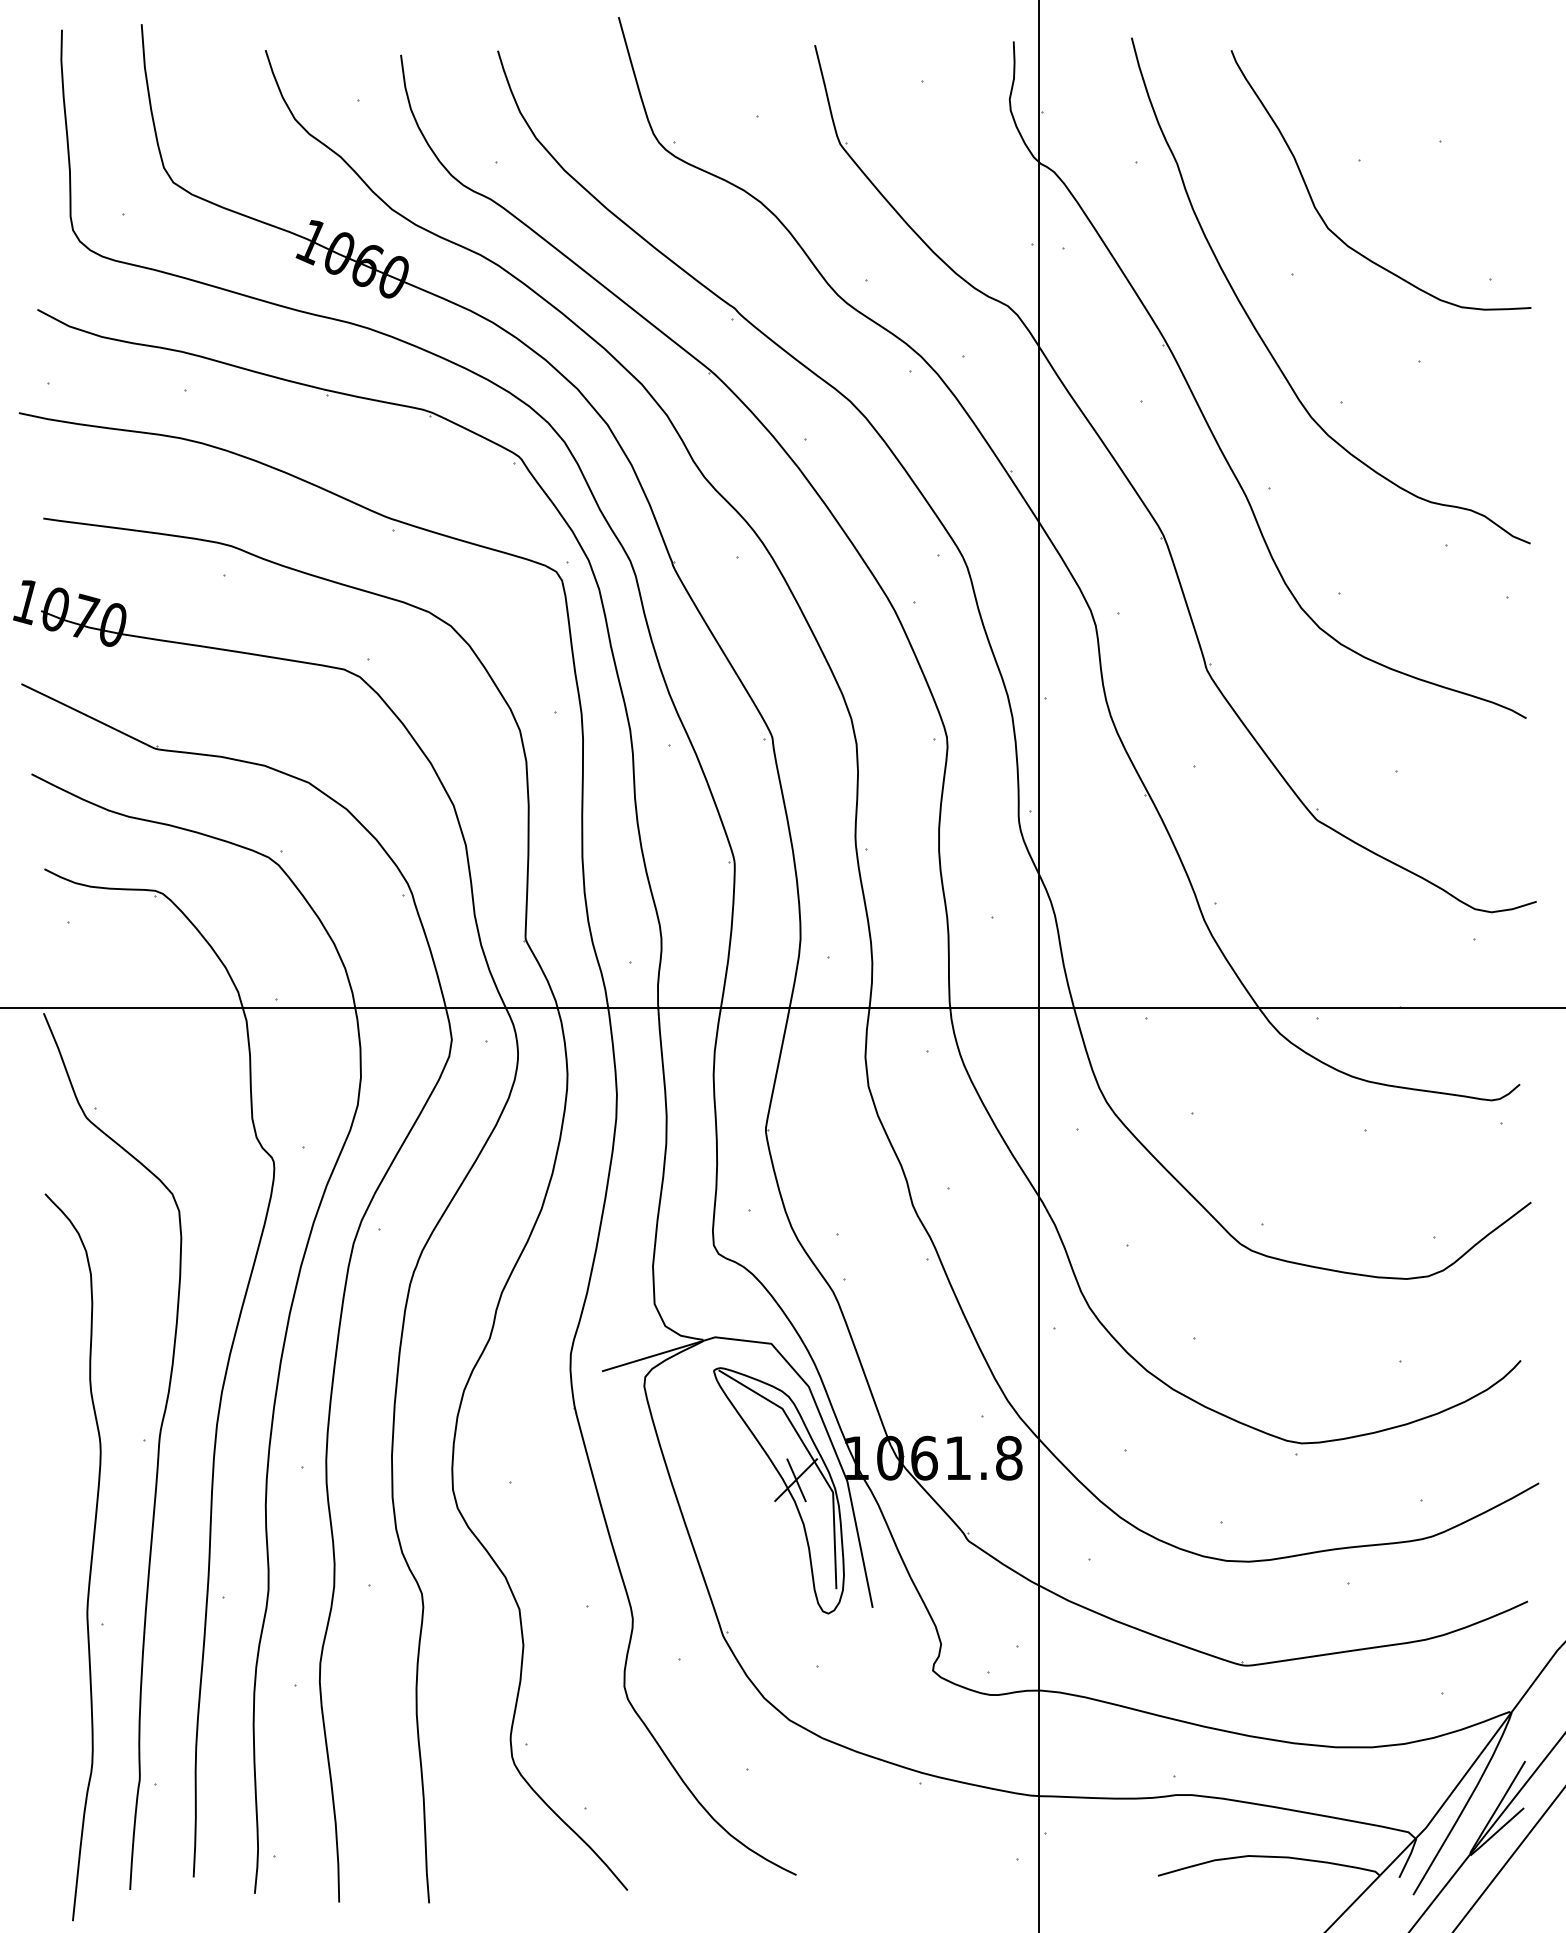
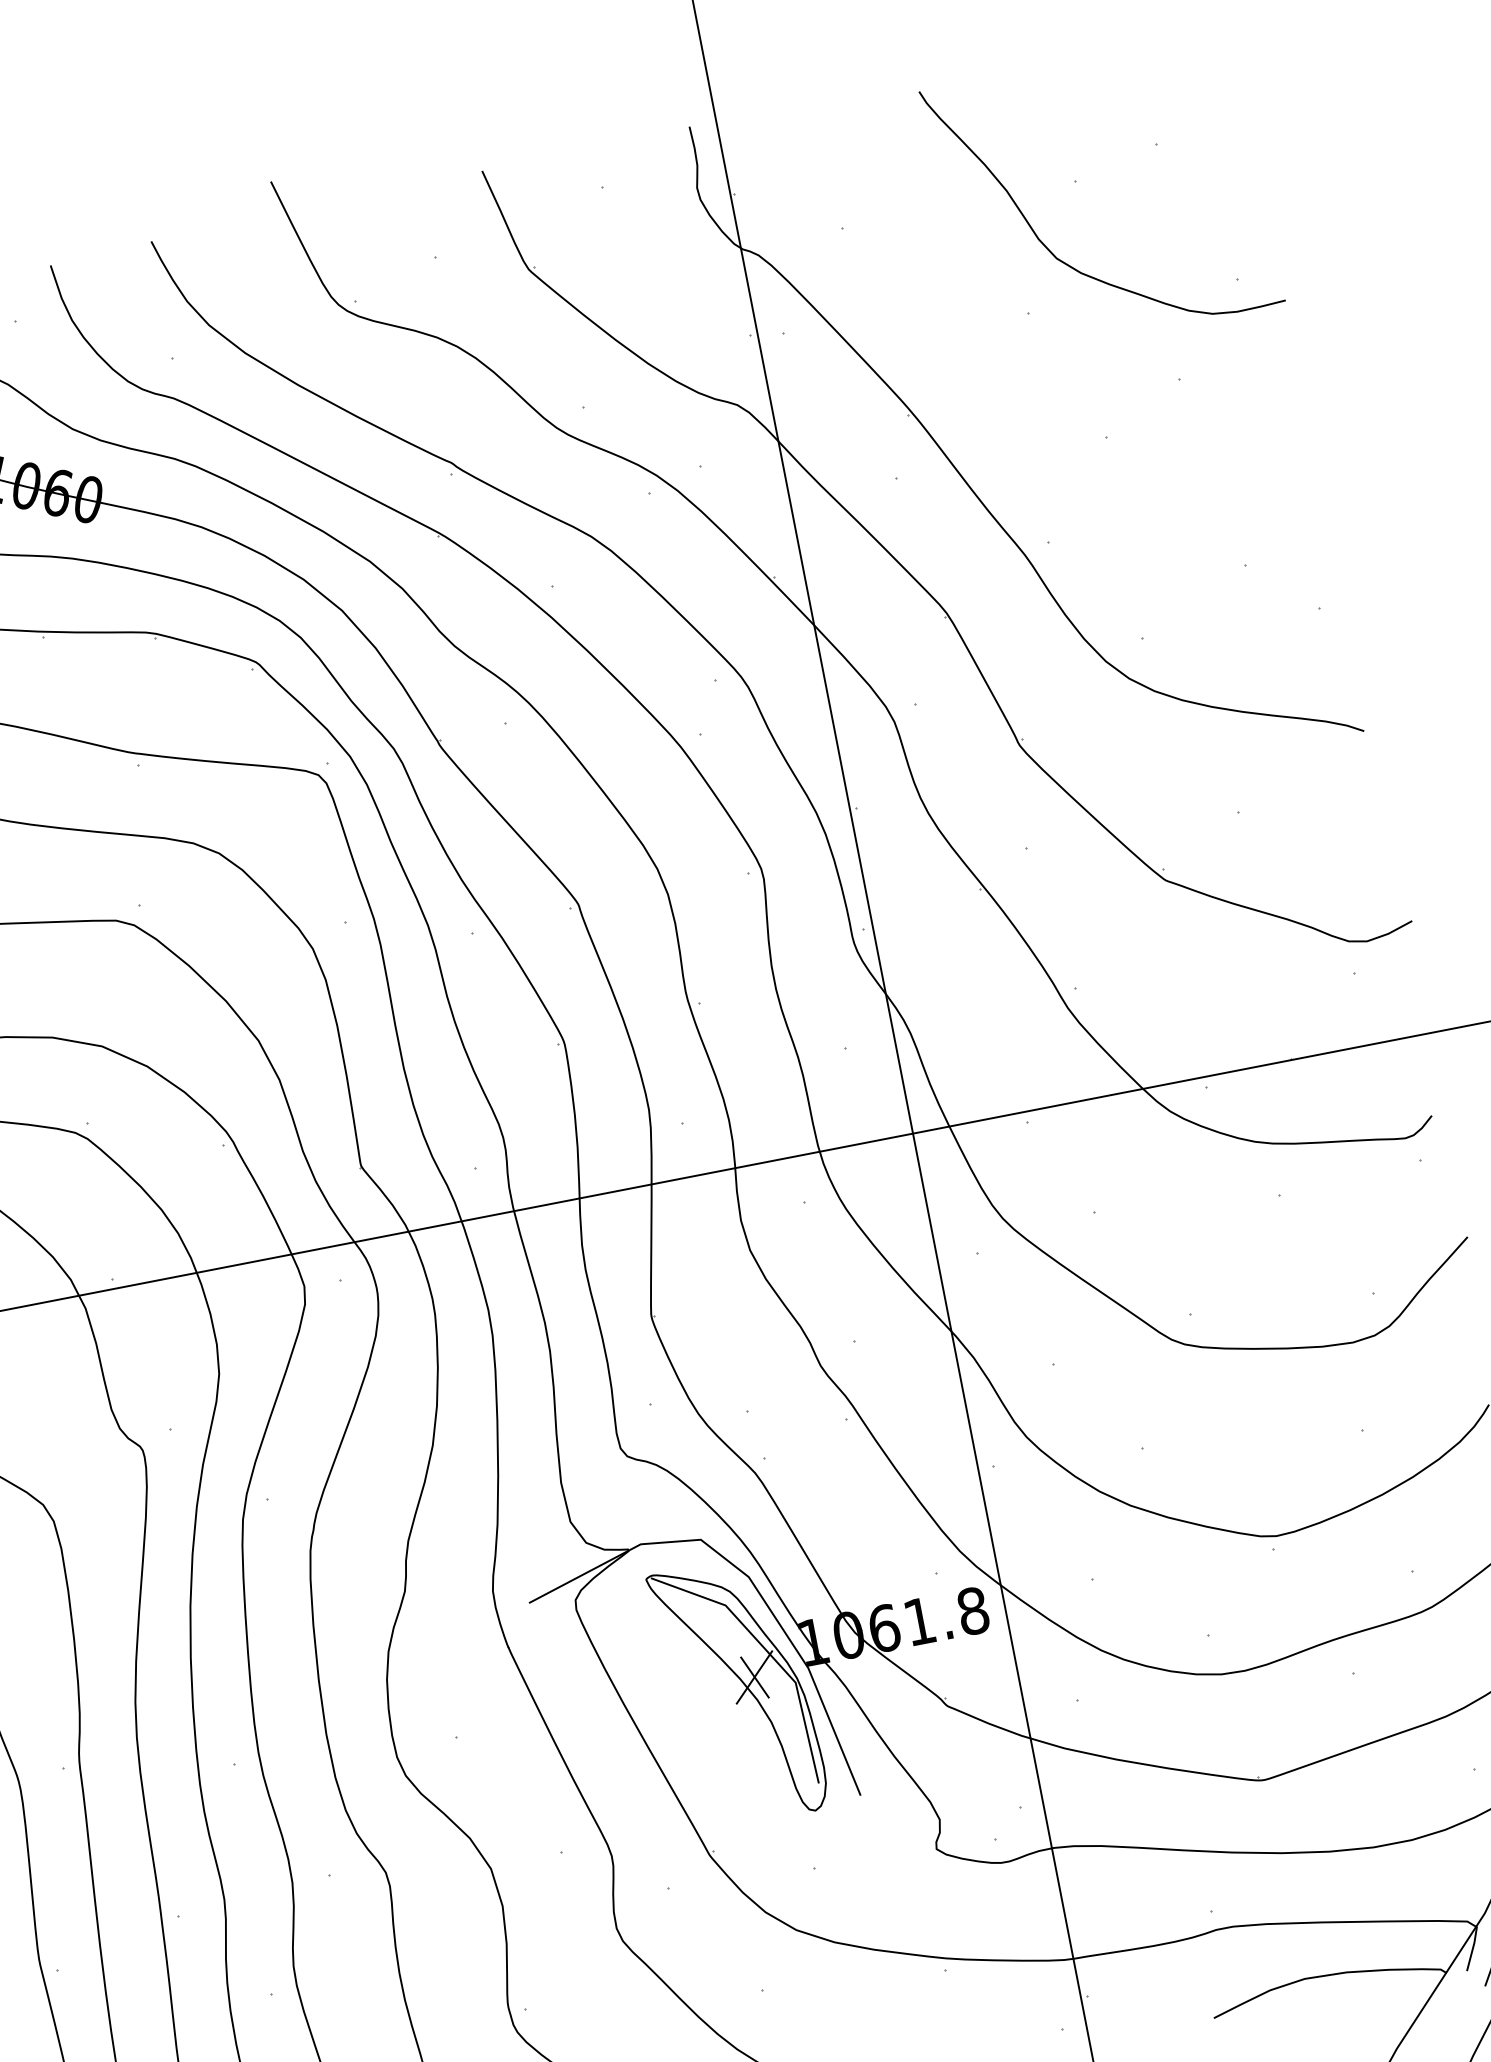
curve: (1261, 336) -> (1009, 385), removed

